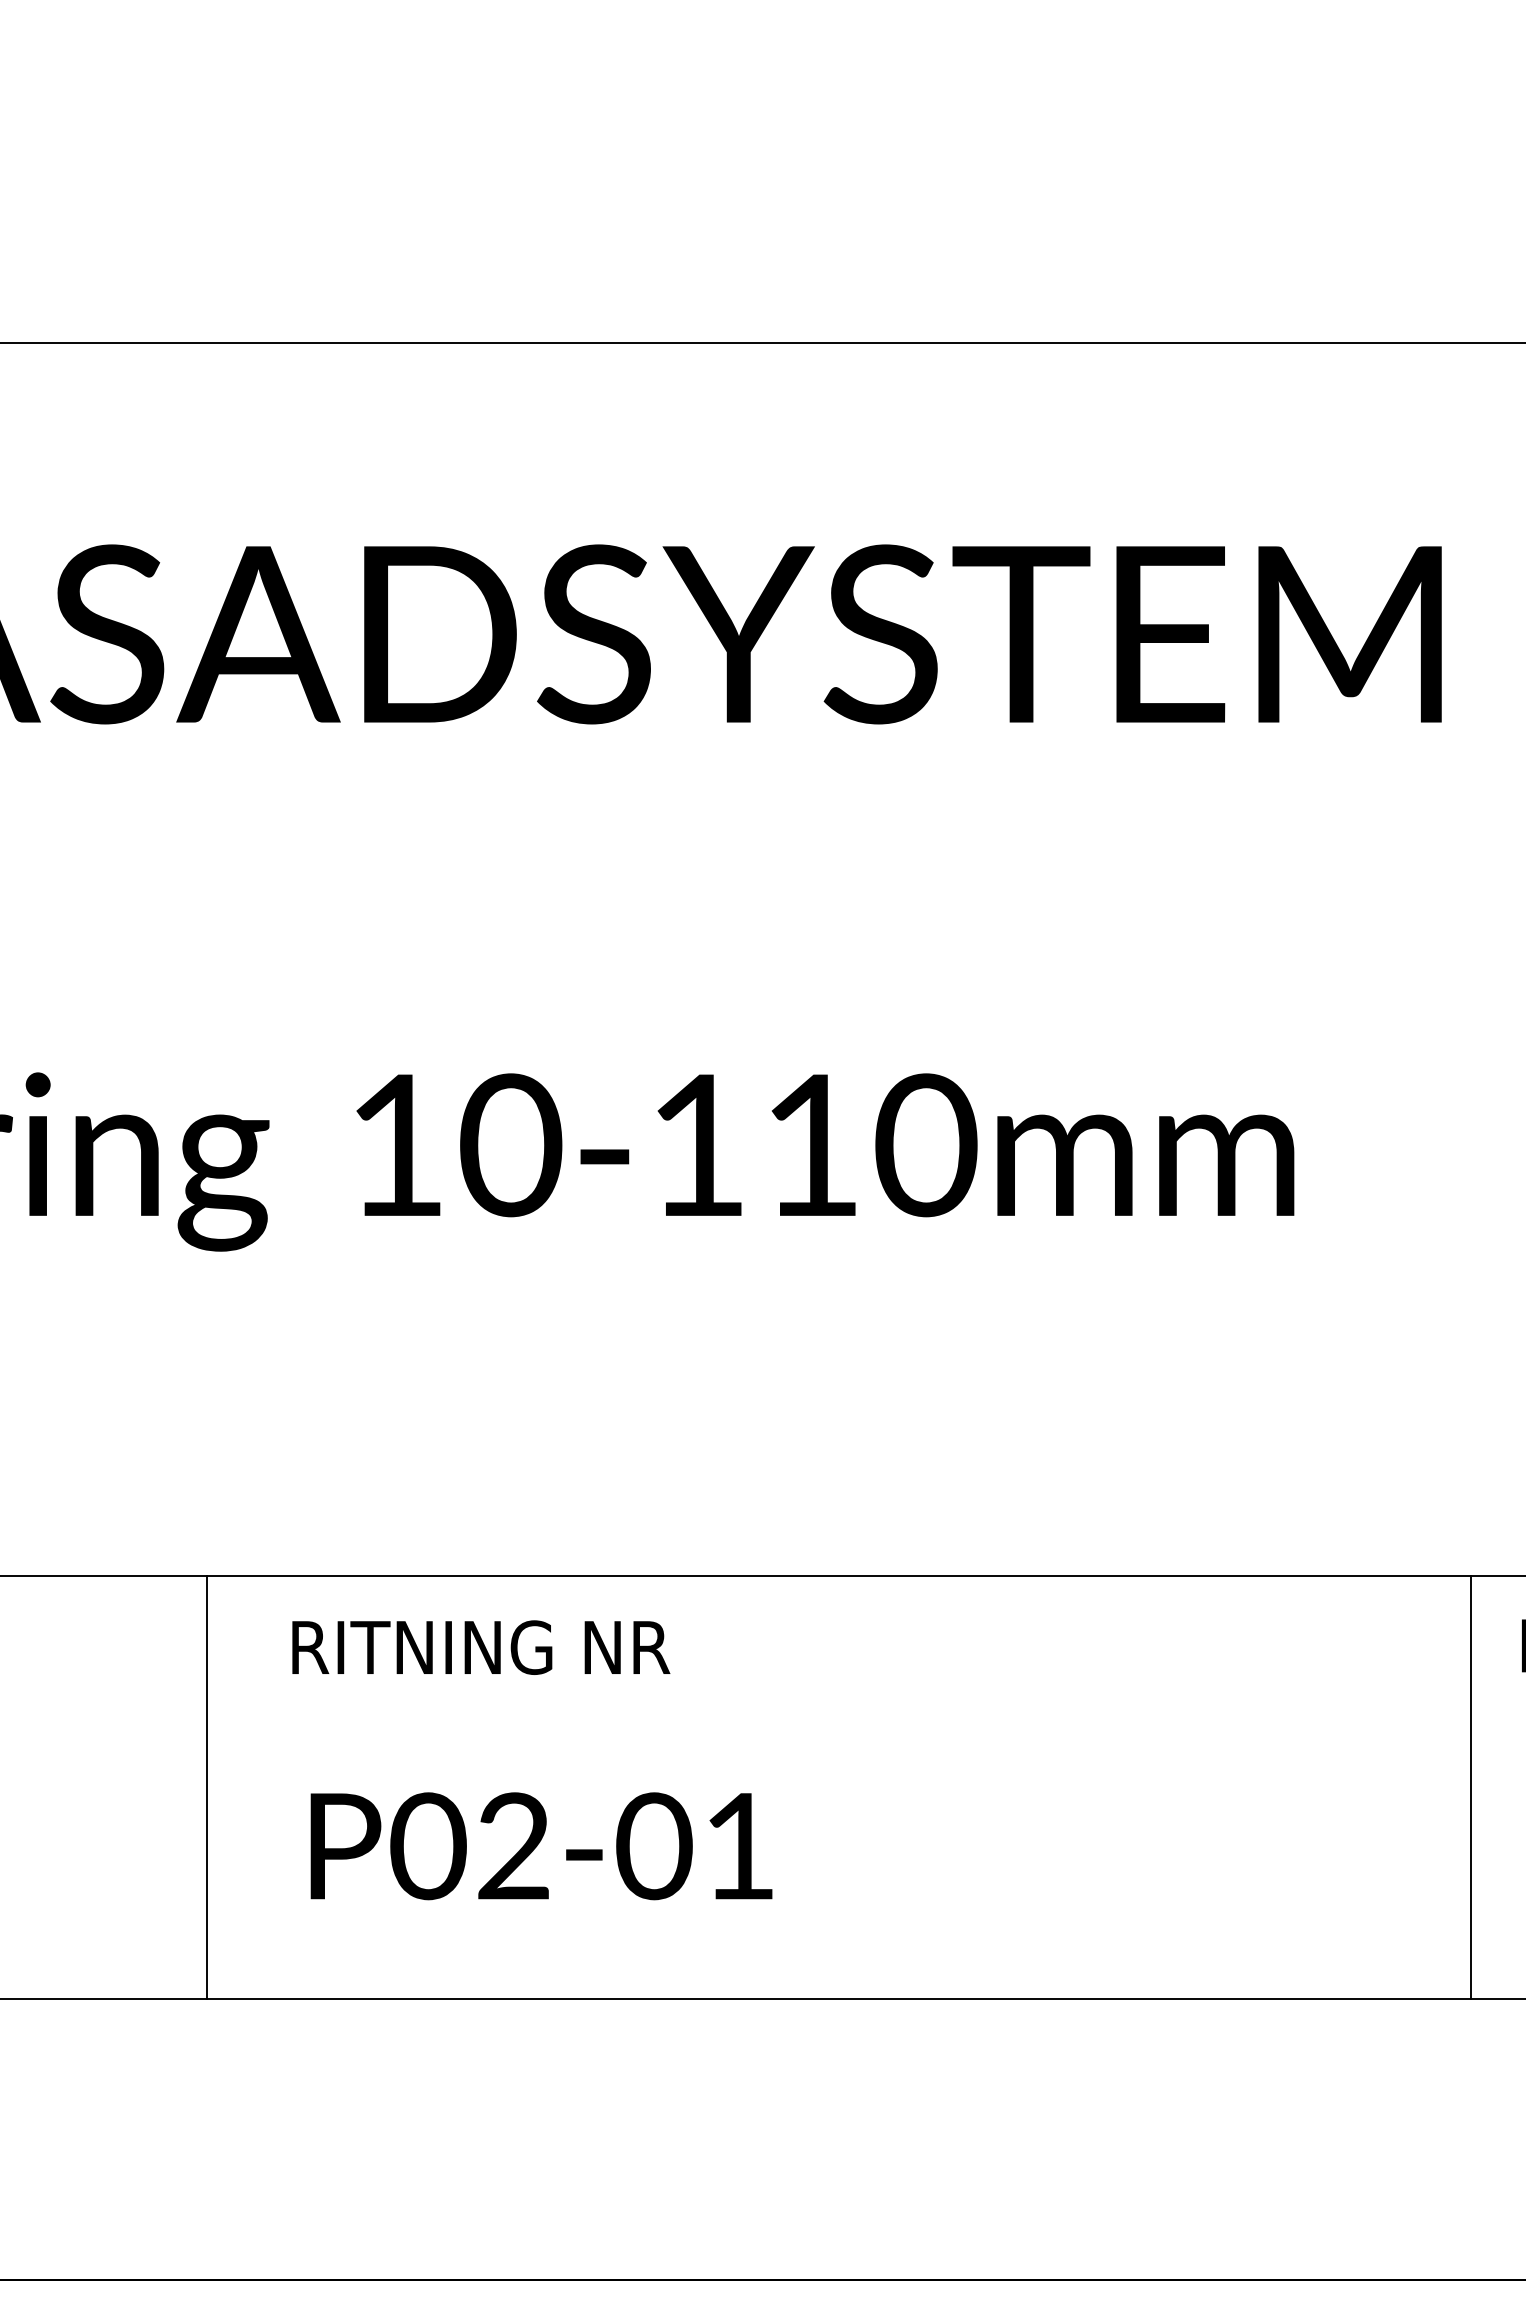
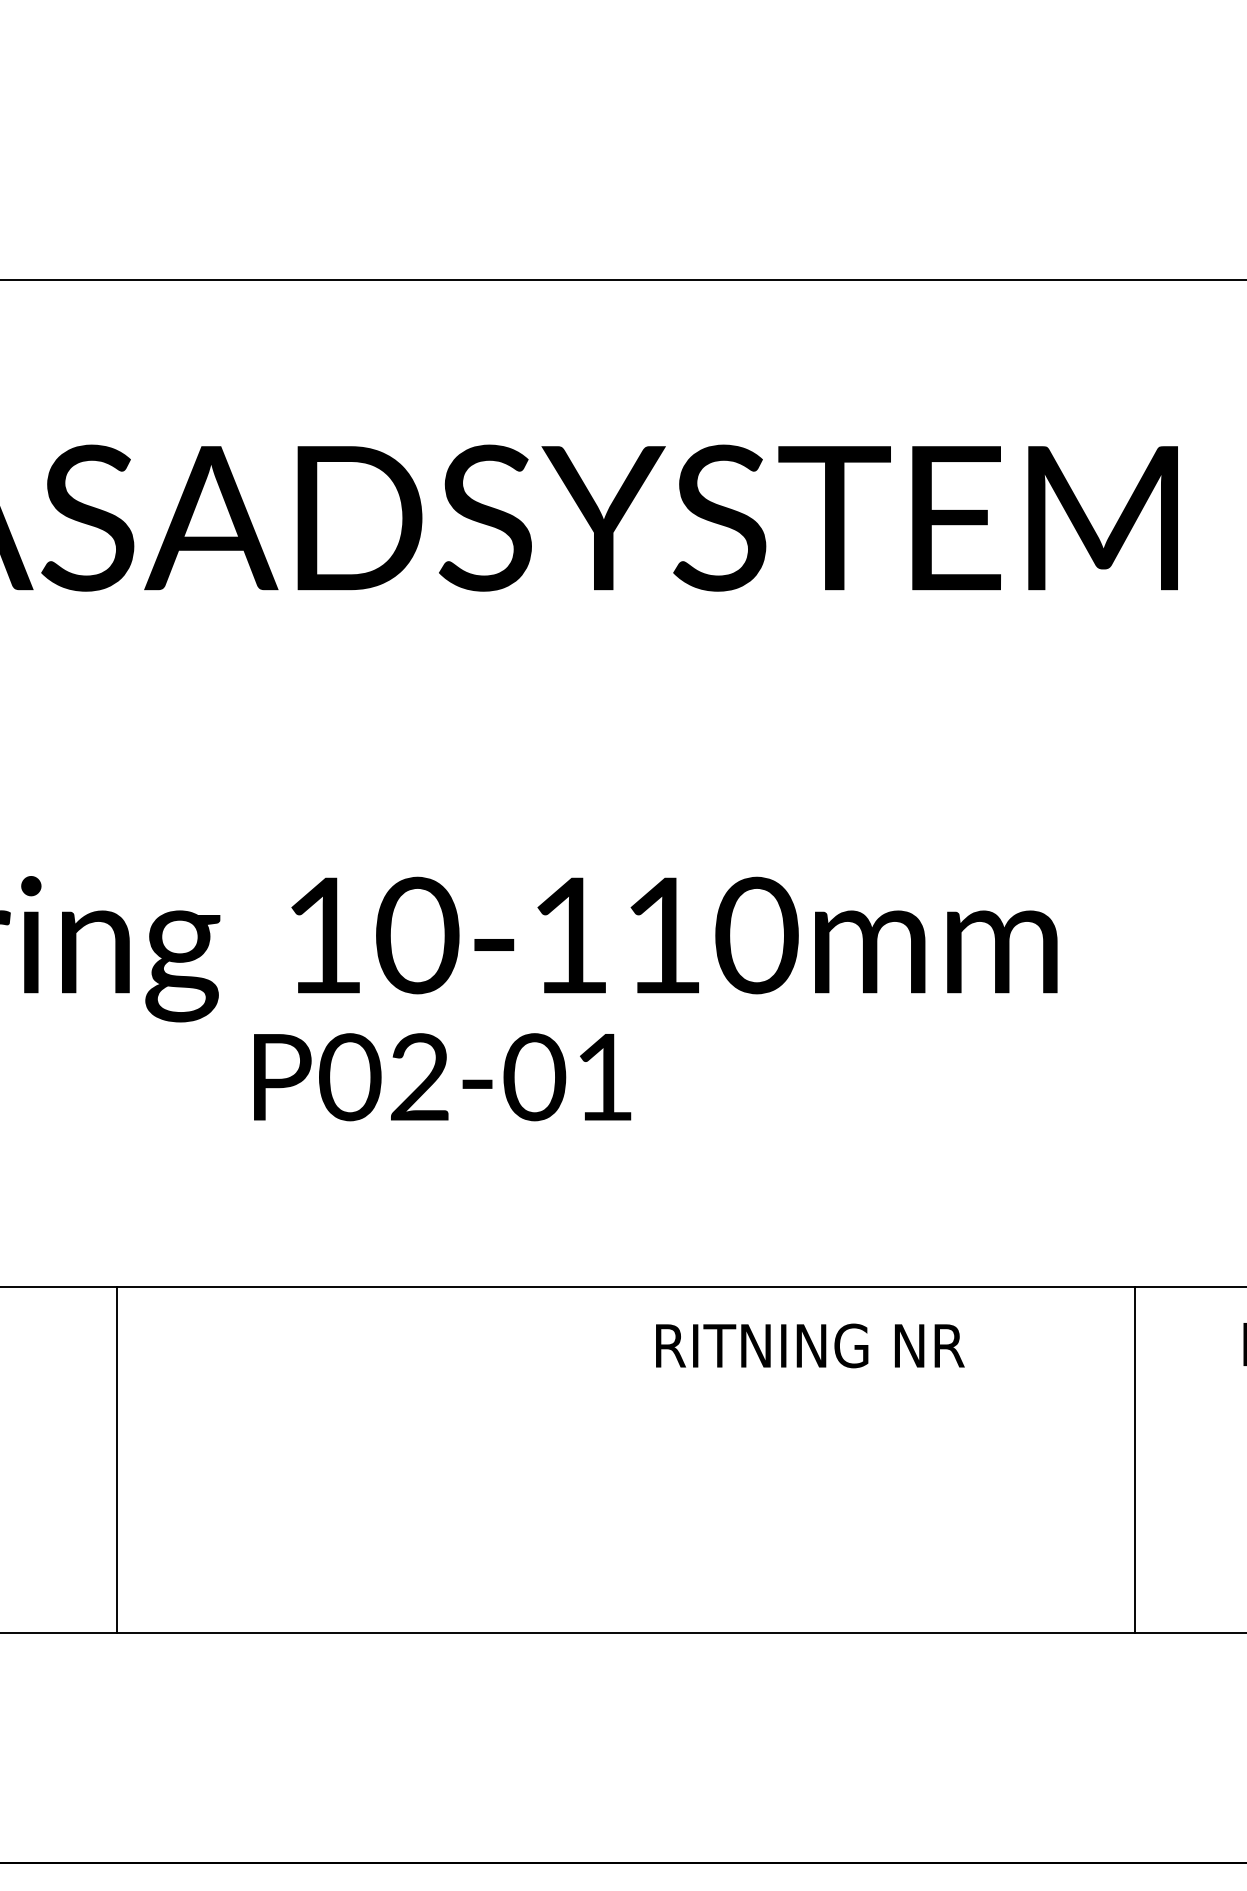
text: (481, 1647) -> (810, 1345), moved
line: (207, 1786) -> (117, 1459), moved
line: (1470, 1786) -> (1134, 1459), moved
text: (541, 1846) -> (442, 1077), moved

